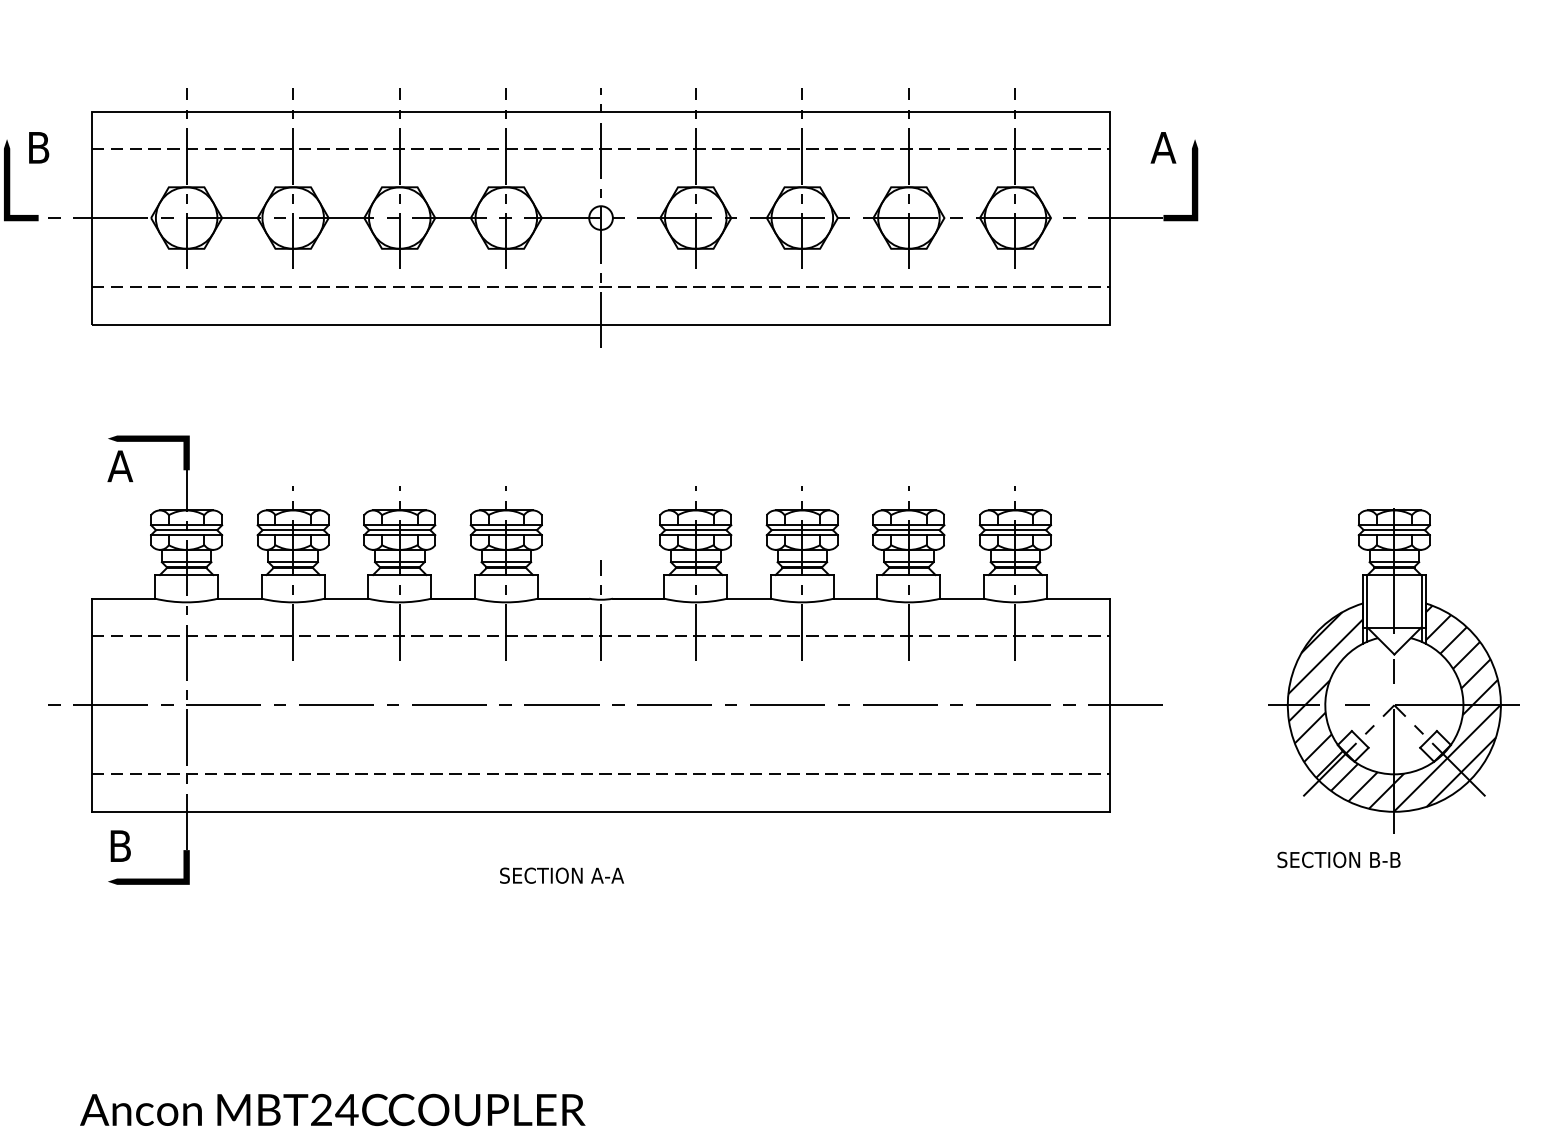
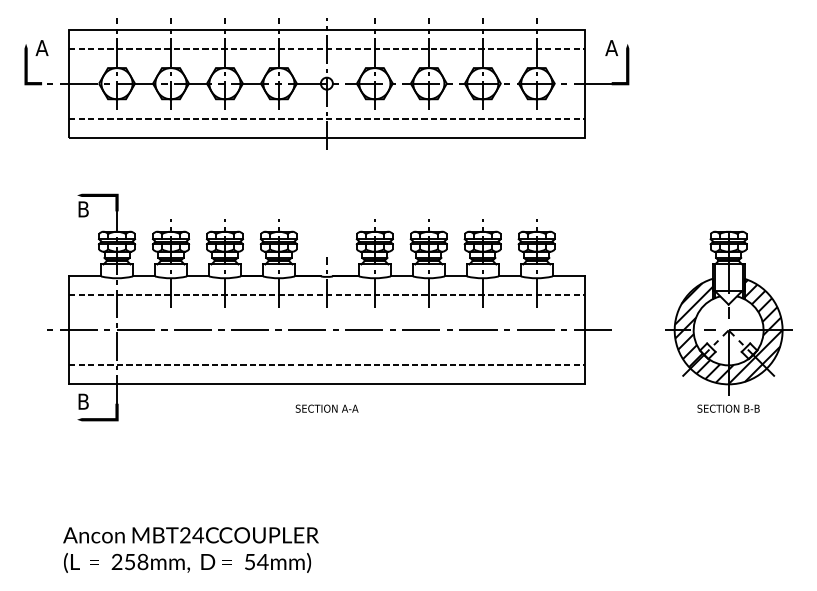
text: (37, 146) -> (41, 47), B -> A
text: (120, 466) -> (83, 209), A -> B
text: (1338, 859) -> (728, 408), moved
text: (560, 875) -> (326, 408), moved

